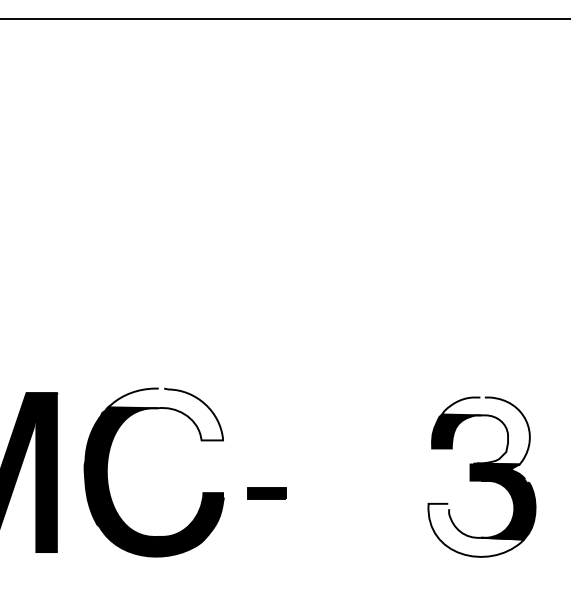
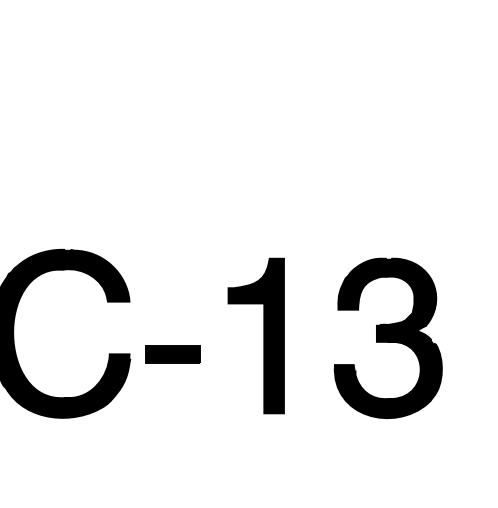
fill: (165, 414) -> (71, 275), added
fill: (485, 430) -> (391, 291), added
part: (357, 474) -> (263, 335), added
part: (266, 493) -> (172, 354), size x1.43
fill: (476, 529) -> (382, 390), added

